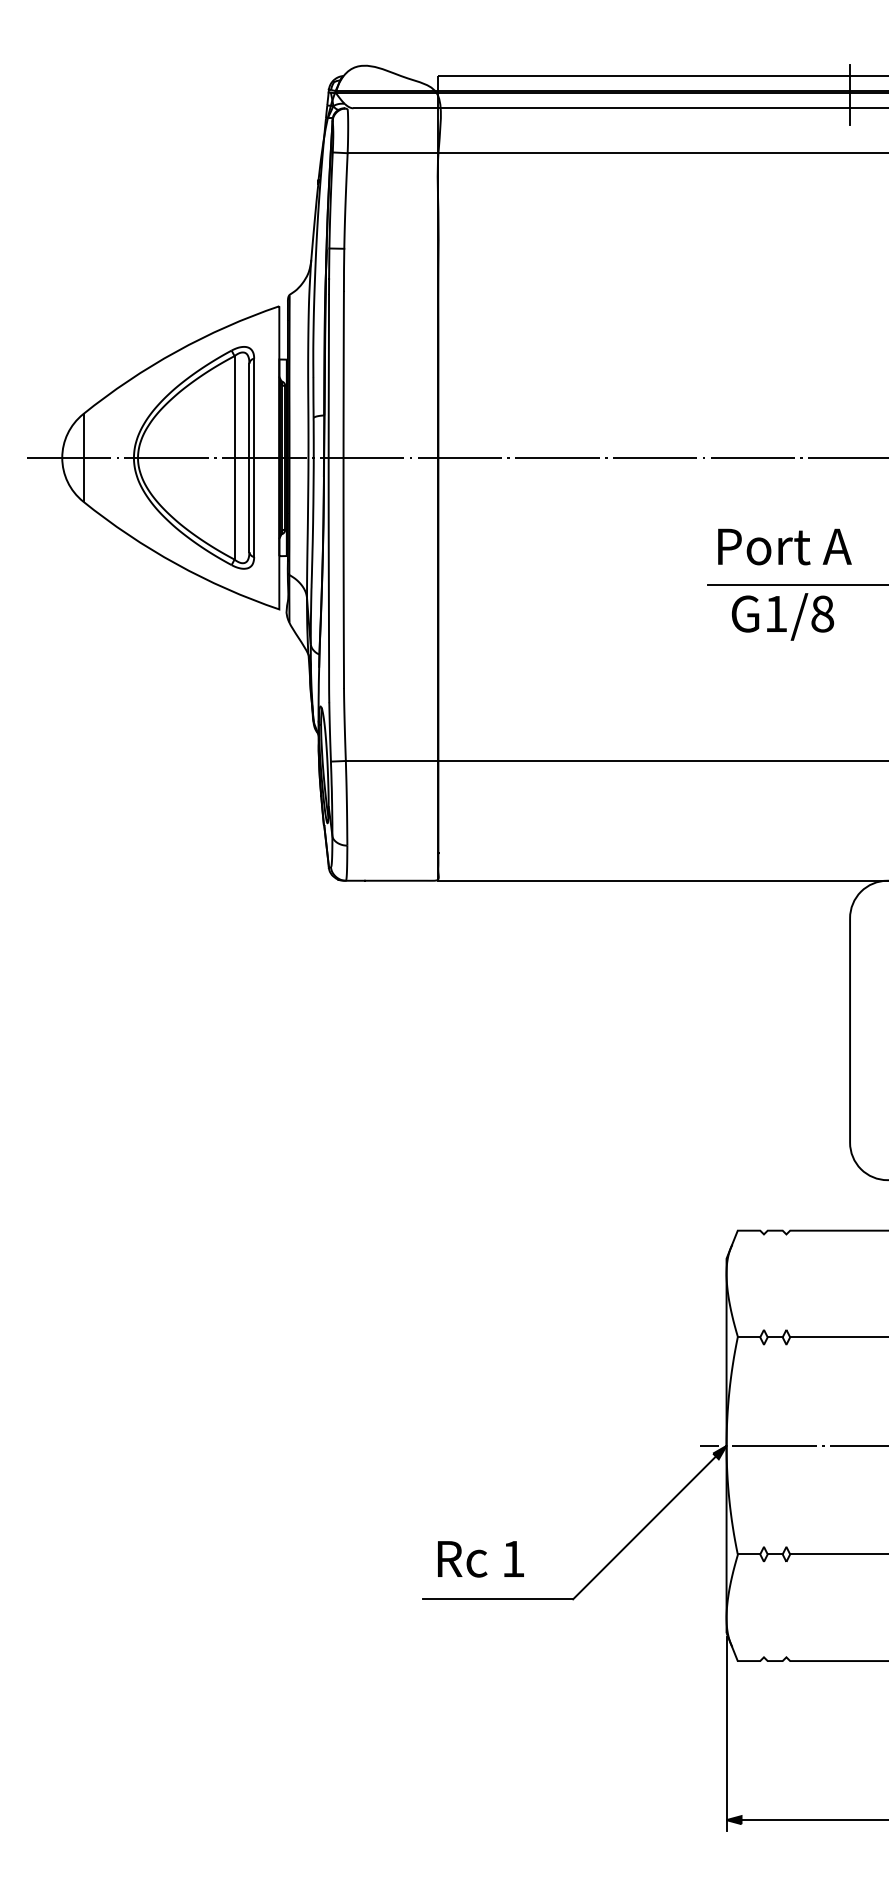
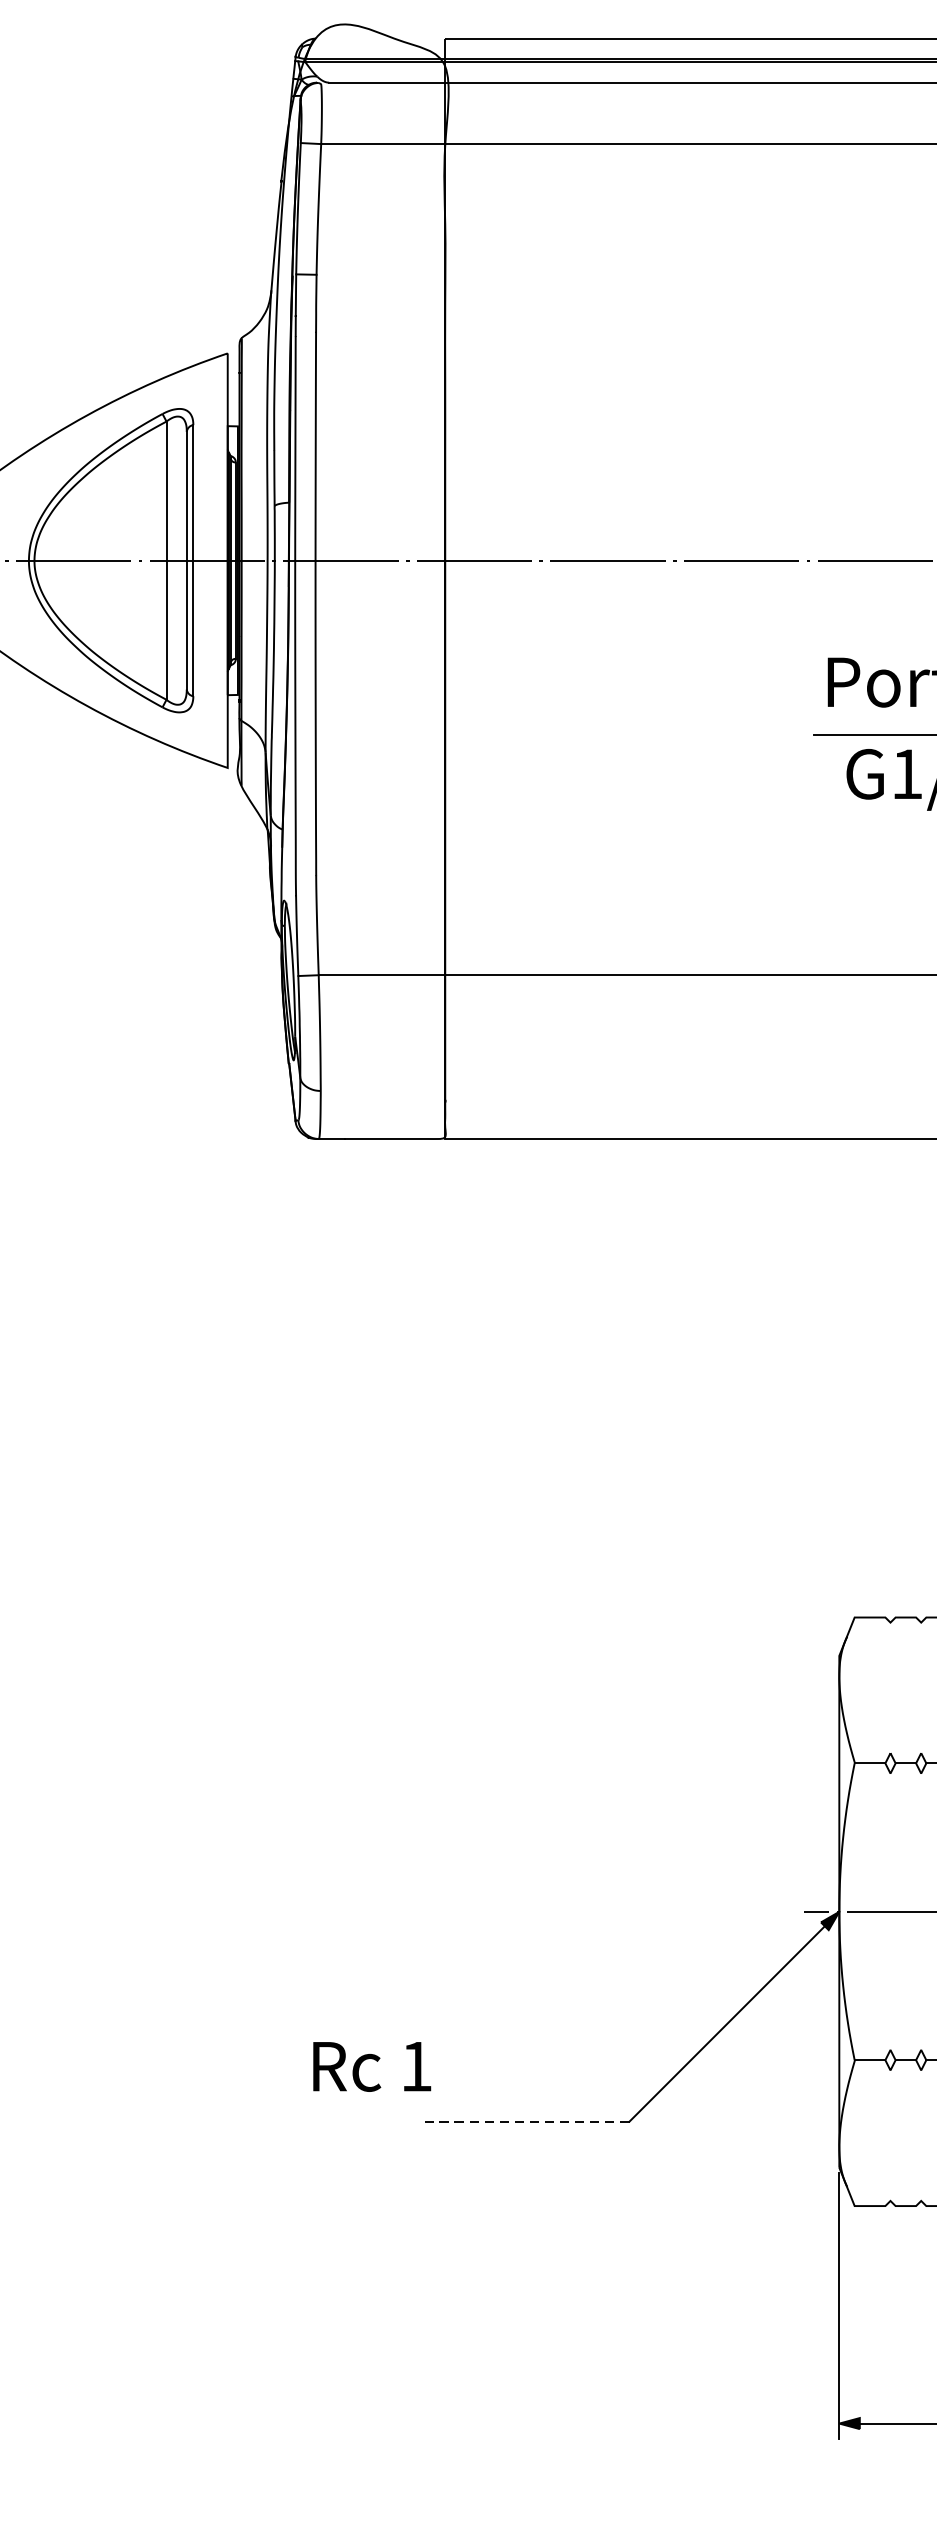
text: (480, 1559) -> (371, 2067), moved
line: (498, 1599) -> (527, 2121), solid -> dashed

